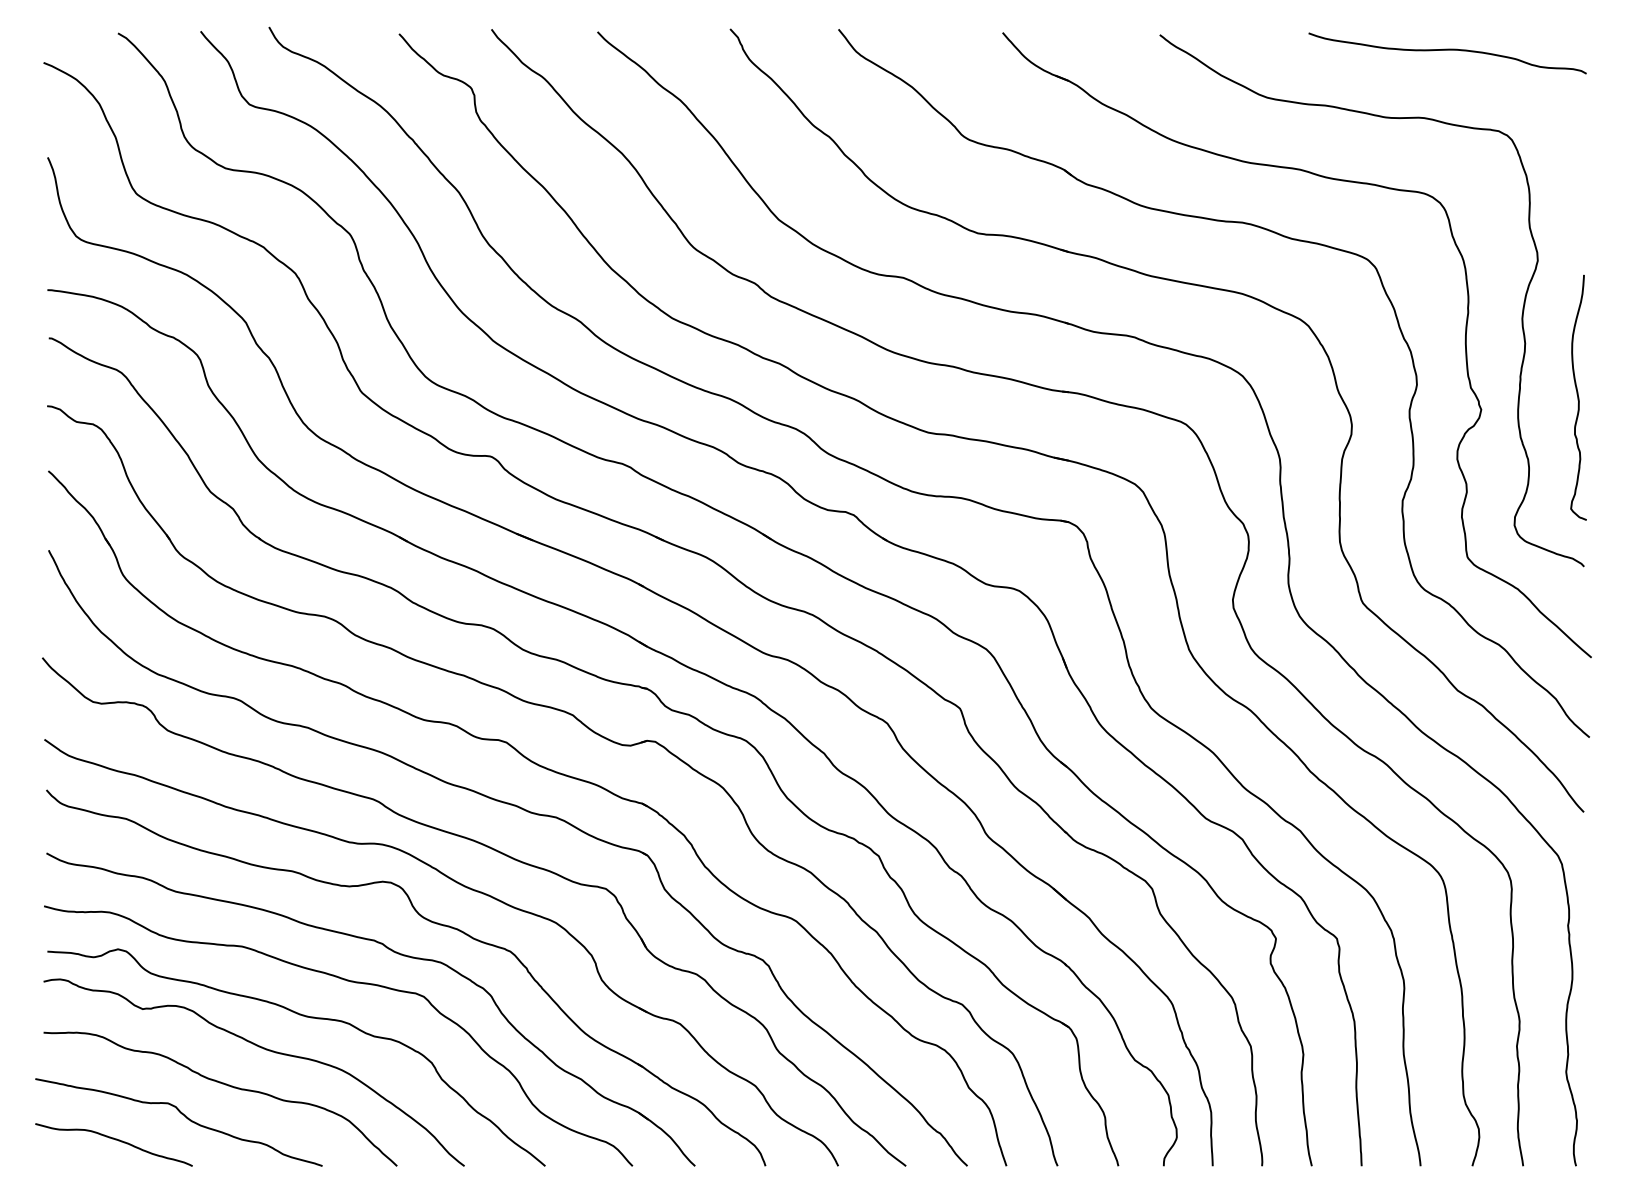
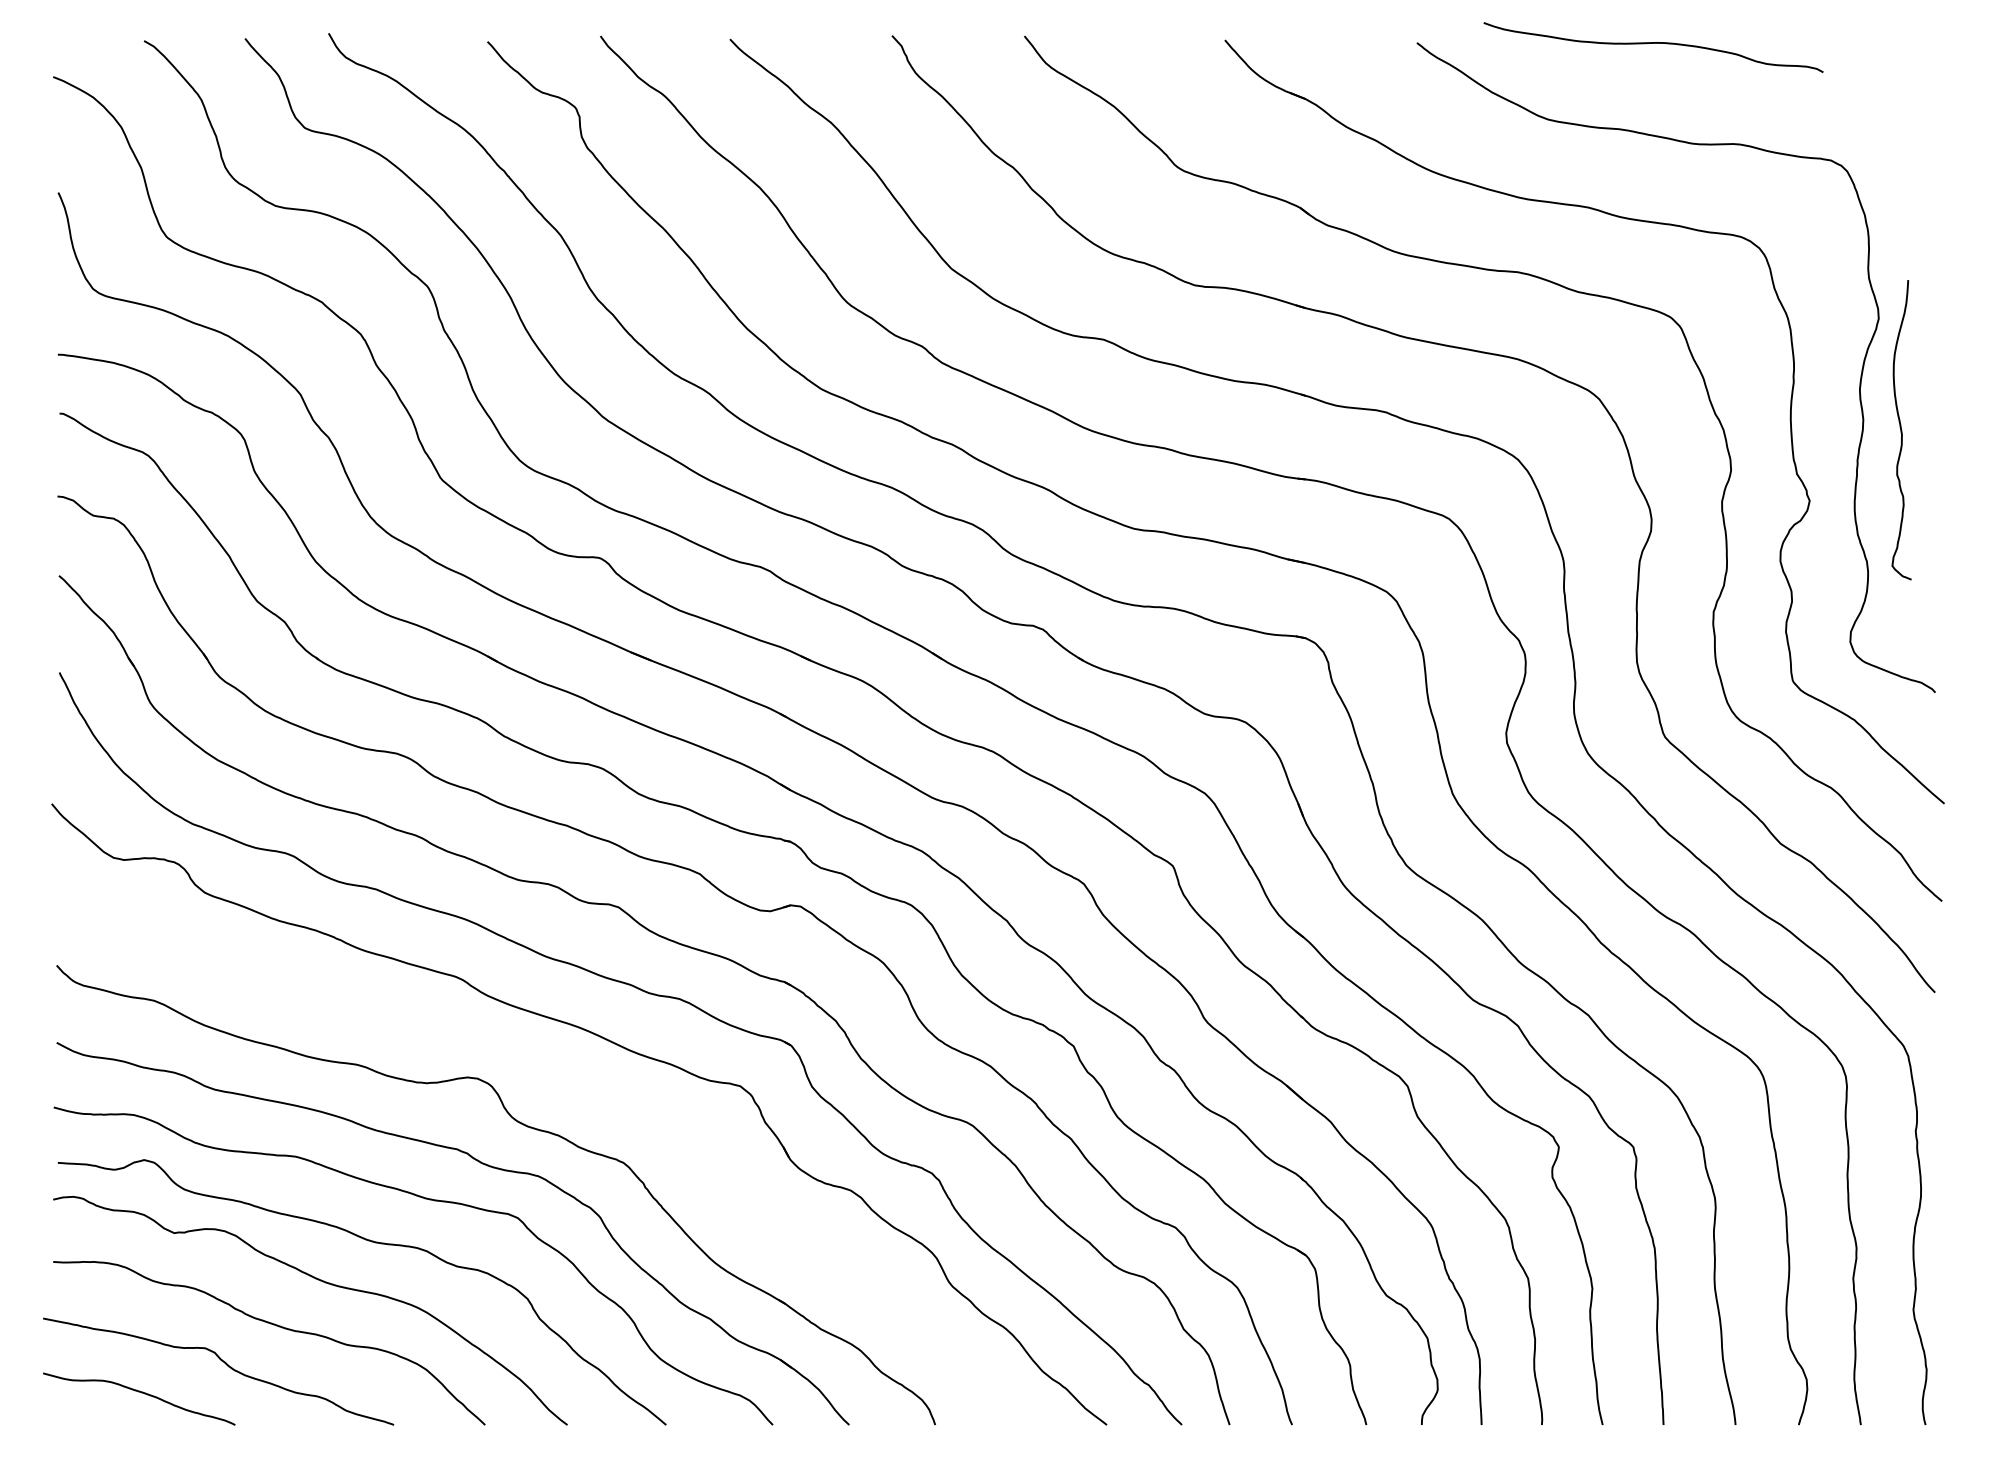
curve: (1447, 50) -> (1653, 43), moved
curve: (1578, 398) -> (1901, 430), moved
part: (468, 889) -> (572, 1086), removed

